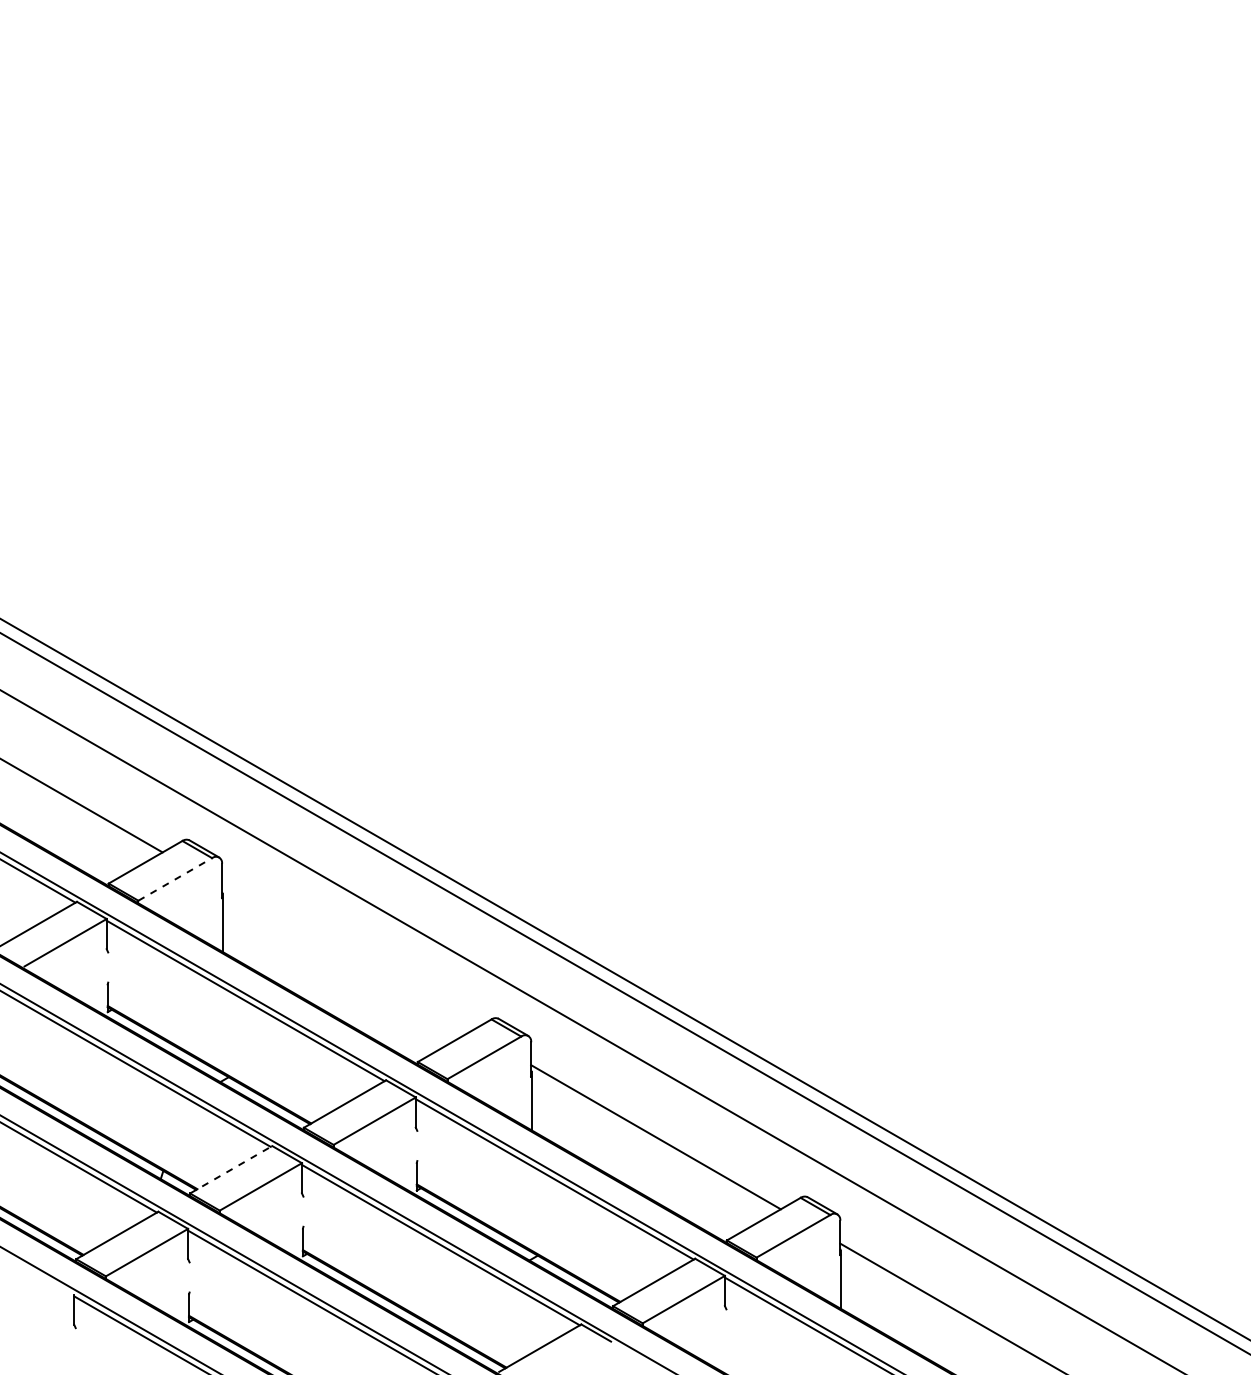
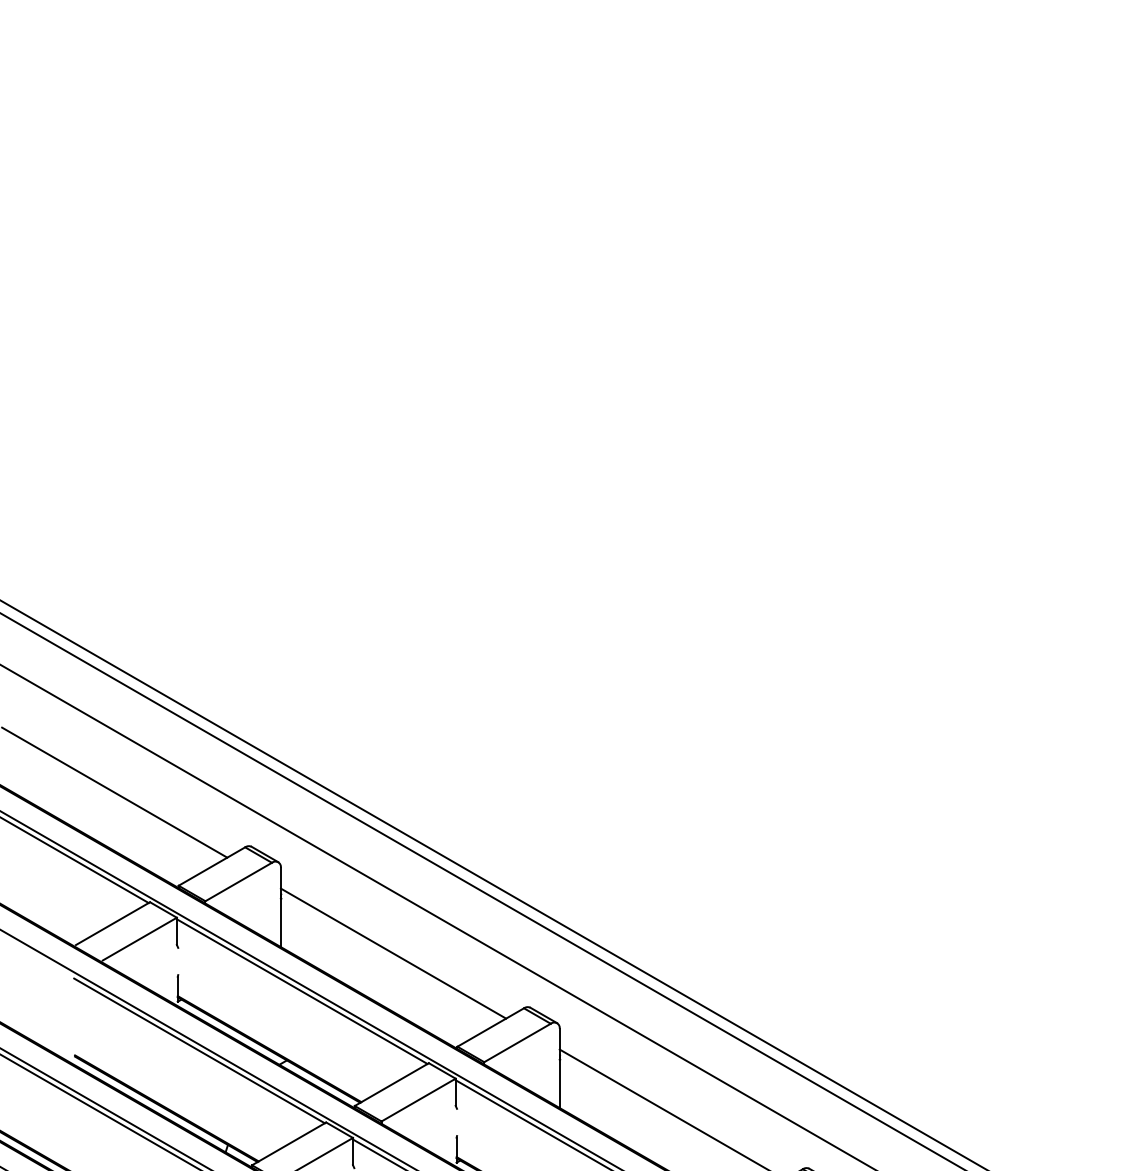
line: (175, 879) -> (238, 882), dashed -> solid
line: (346, 958) -> (393, 953), added
line: (231, 1169) -> (289, 1143), dashed -> solid

